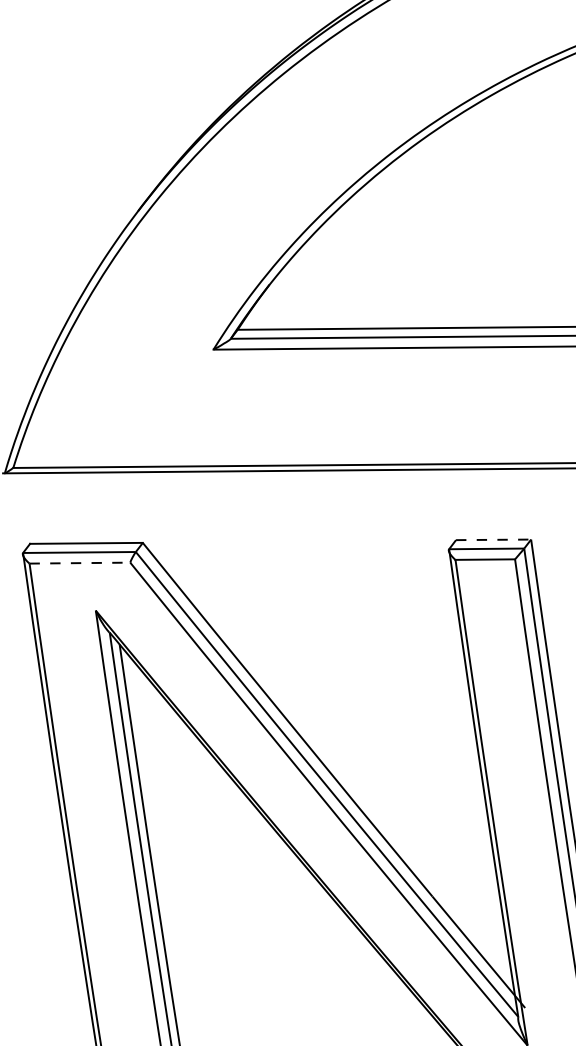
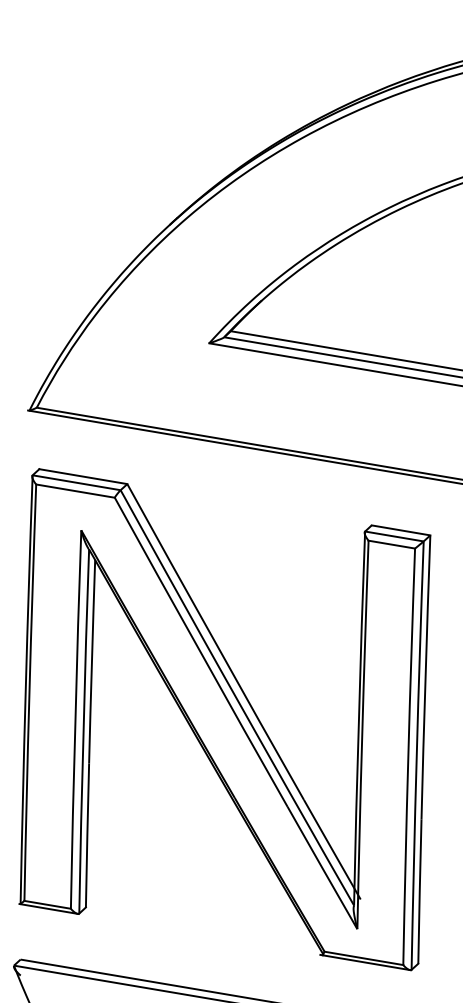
line: (494, 539) -> (401, 530), dashed -> solid
line: (79, 563) -> (75, 491), dashed -> solid

